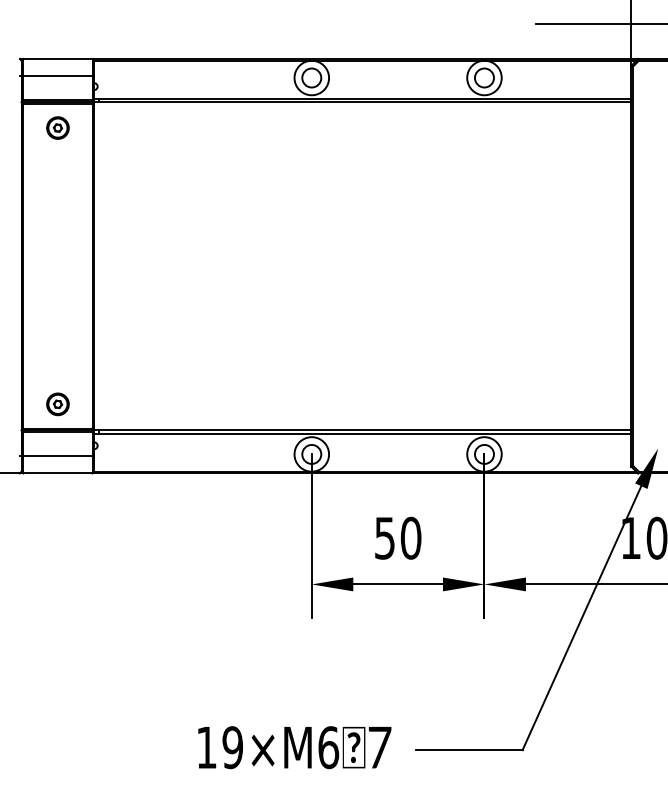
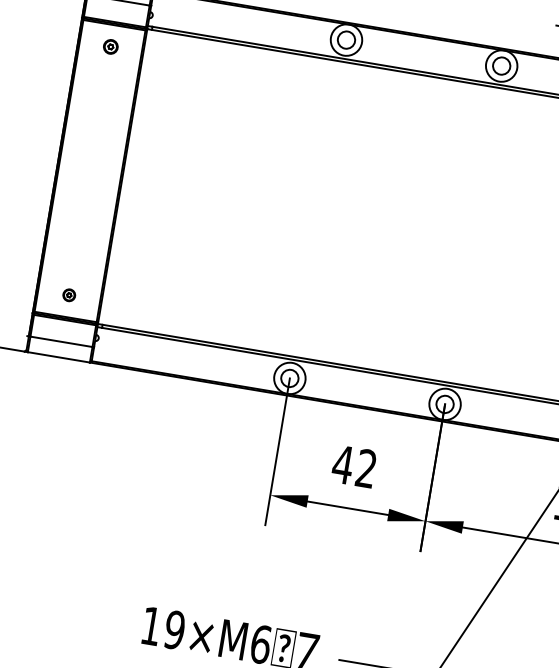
part: (57, 127) -> (110, 46), size x0.7
part: (57, 404) -> (68, 295), size x0.6
text: (397, 537) -> (354, 465), 50 -> 42

